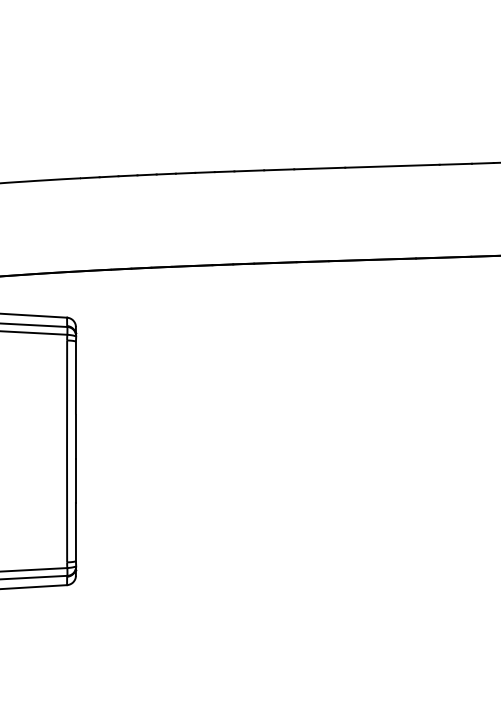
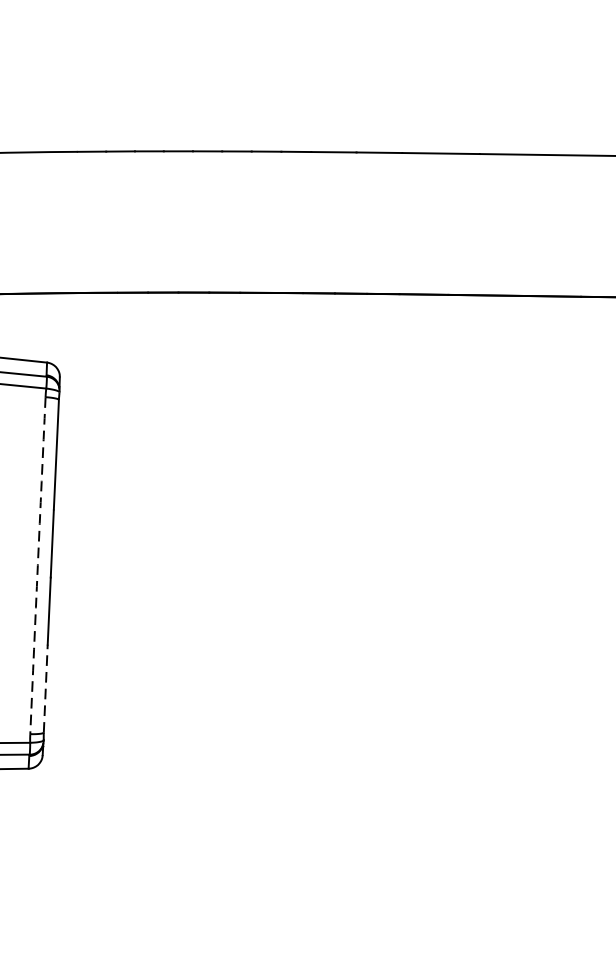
arc: (67, 451) -> (38, 565), solid -> dashed
line: (75, 531) -> (45, 687), solid -> dashed

